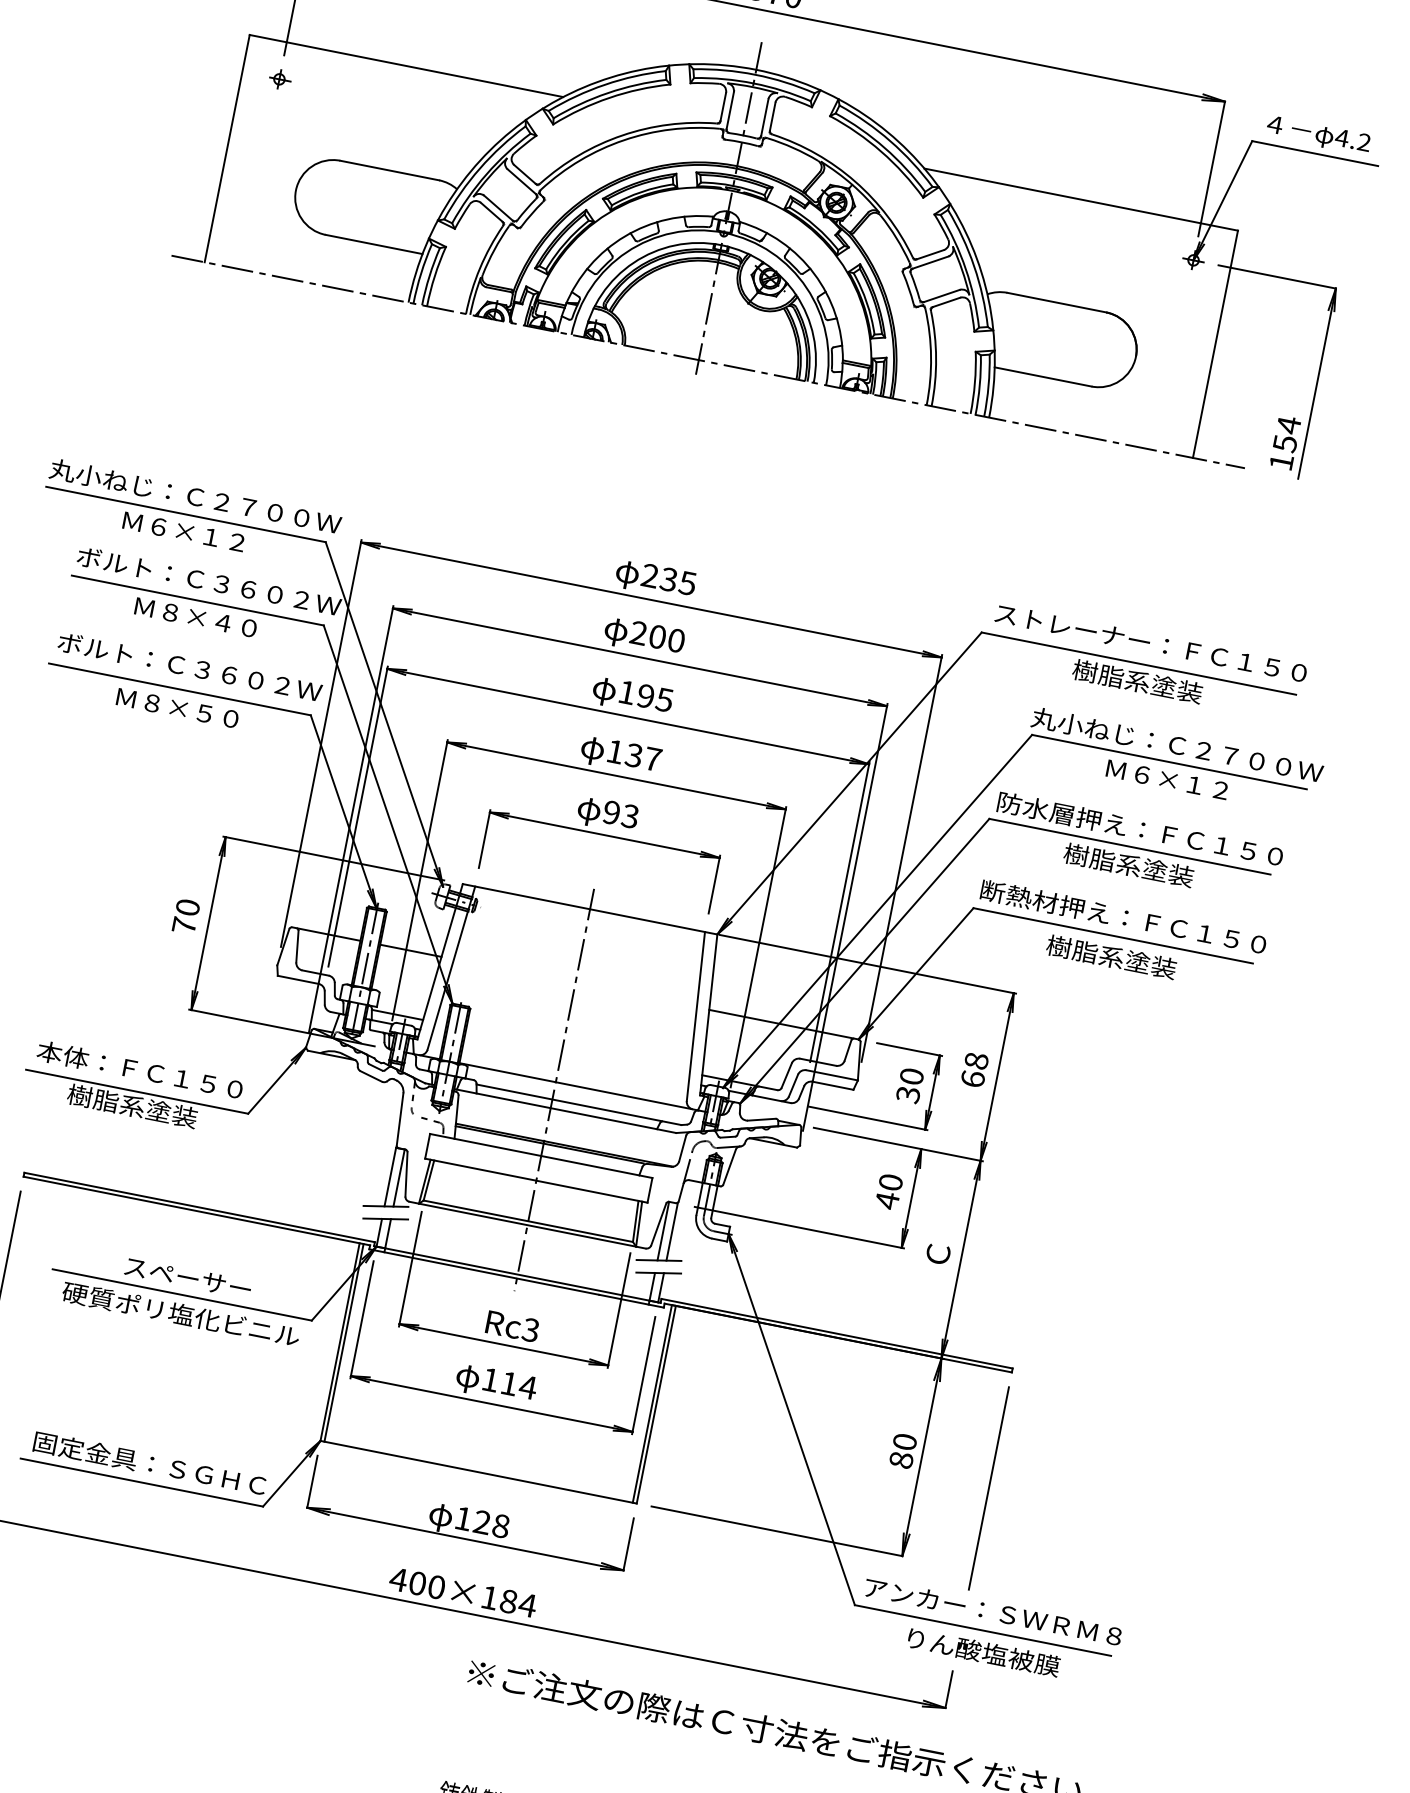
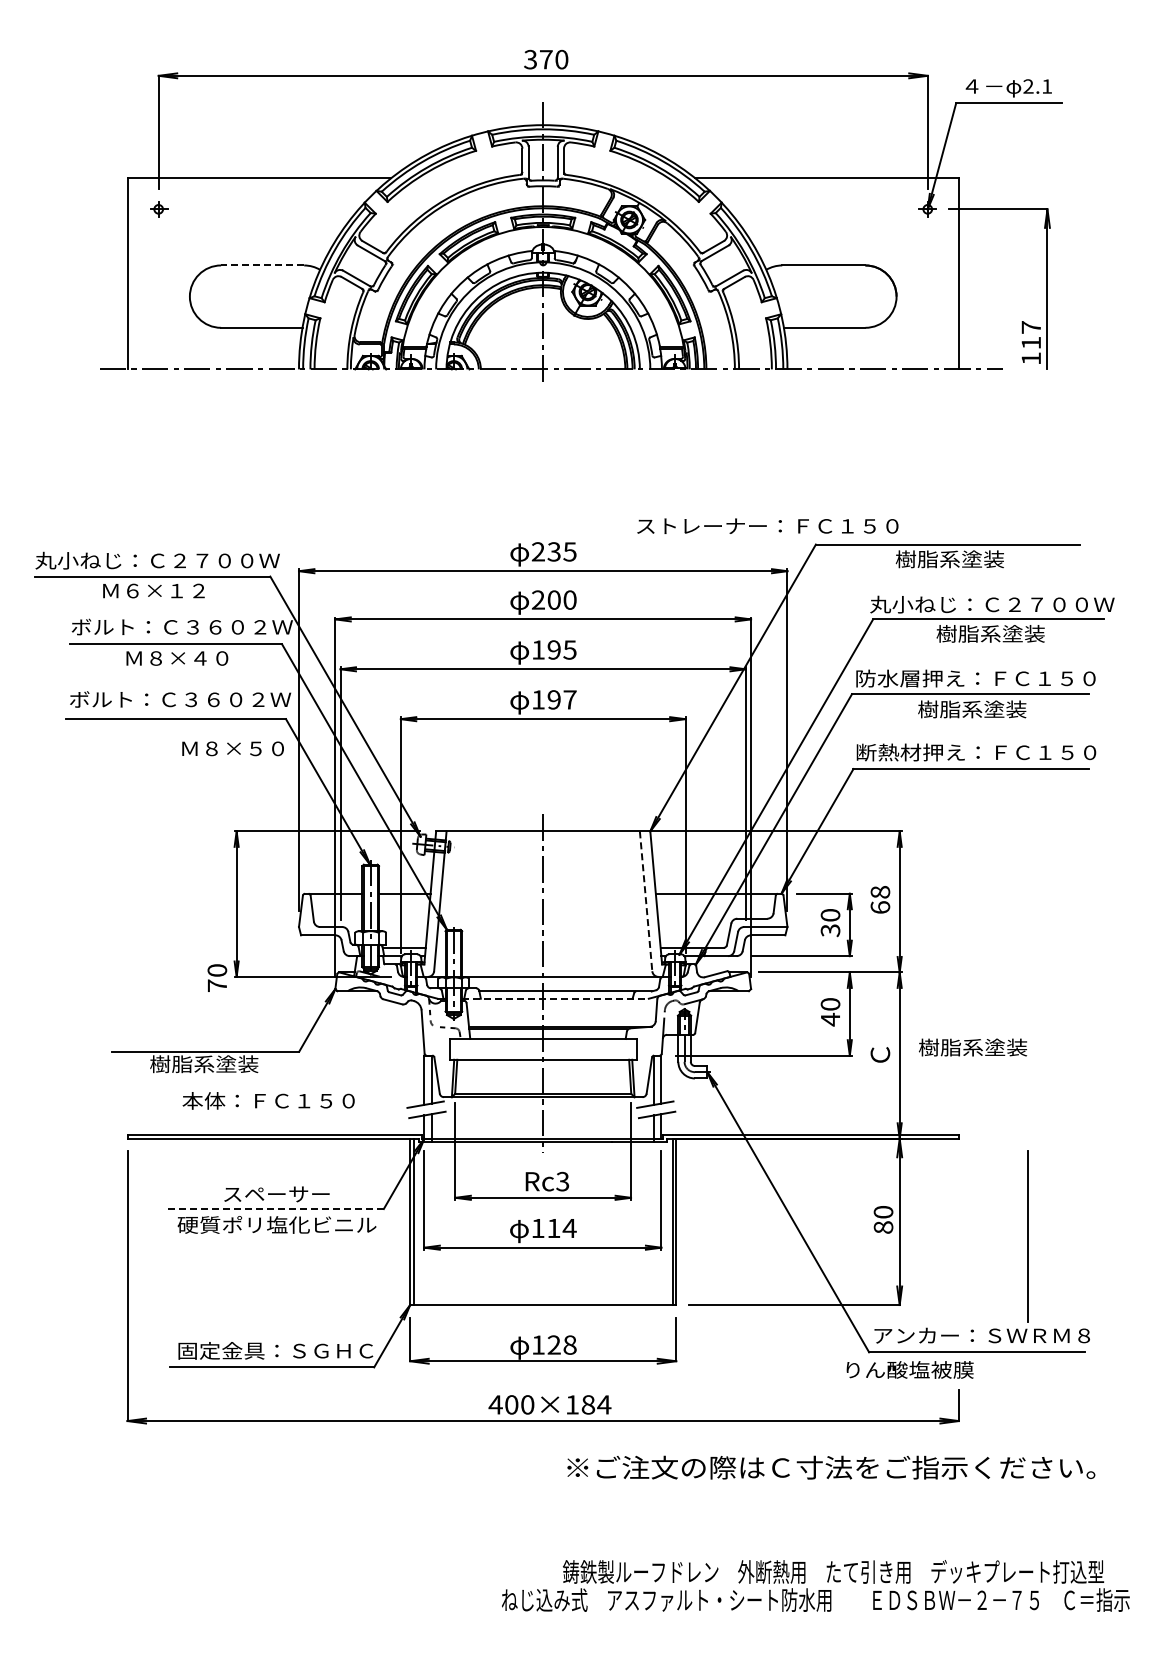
text: (1352, 140) -> (1037, 86), 4.2 -> 2.1
line: (389, 170) -> (262, 265), solid -> dashed
text: (1287, 433) -> (1031, 334), 154 -> 117
text: (1150, 642) -> (767, 525), moved
text: (177, 707) -> (232, 748), moved
text: (633, 754) -> (553, 699), 137 -> 197
text: (1168, 779) -> (990, 633), Ｍ６×１２ -> 樹脂系塗装
part: (603, 835) -> (542, 769), removed
text: (186, 915) -> (217, 977), moved
text: (1110, 956) -> (972, 1047), moved
line: (696, 1016) -> (646, 901), solid -> dashed
text: (139, 1069) -> (268, 1100), moved
line: (566, 1111) -> (556, 998), solid -> dashed
line: (181, 1295) -> (274, 1209), solid -> dashed
line: (988, 1488) -> (1027, 1236), moved
text: (983, 1651) -> (909, 1369), moved

